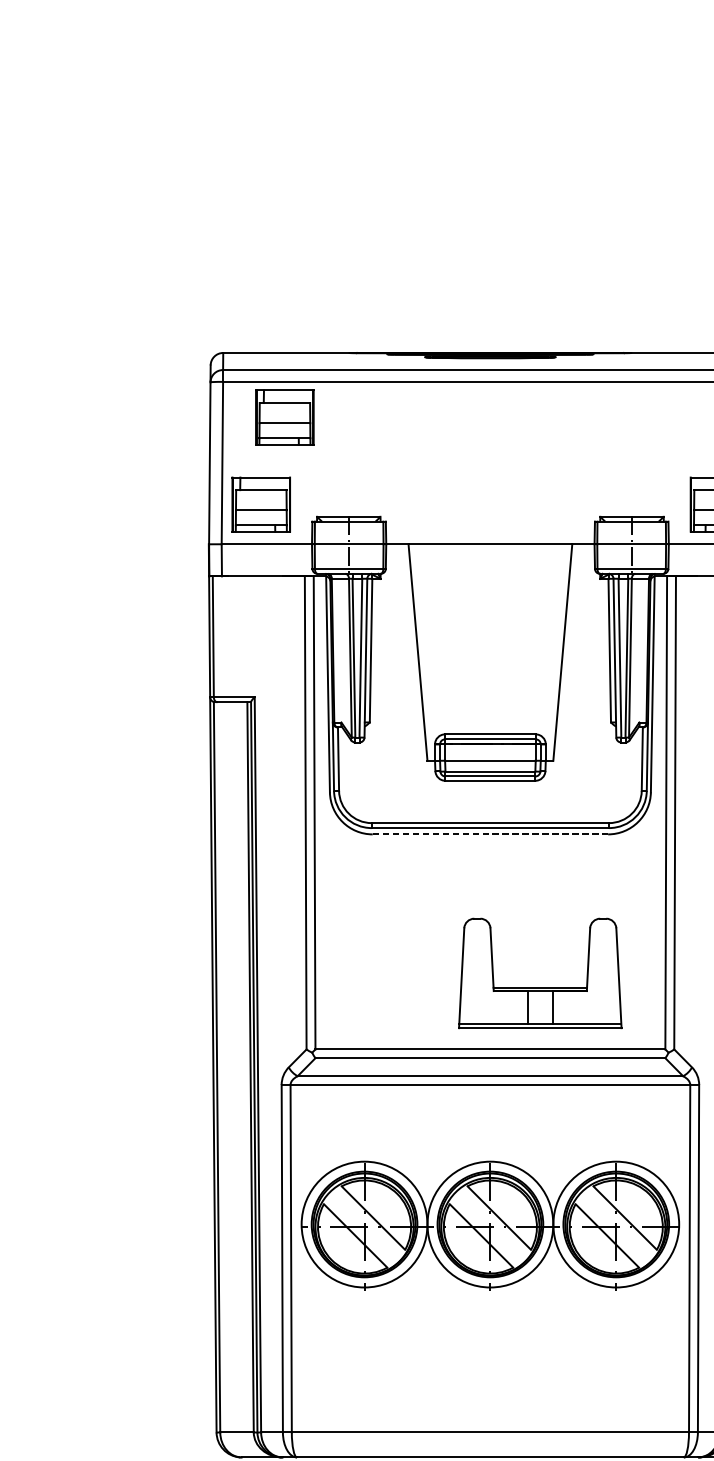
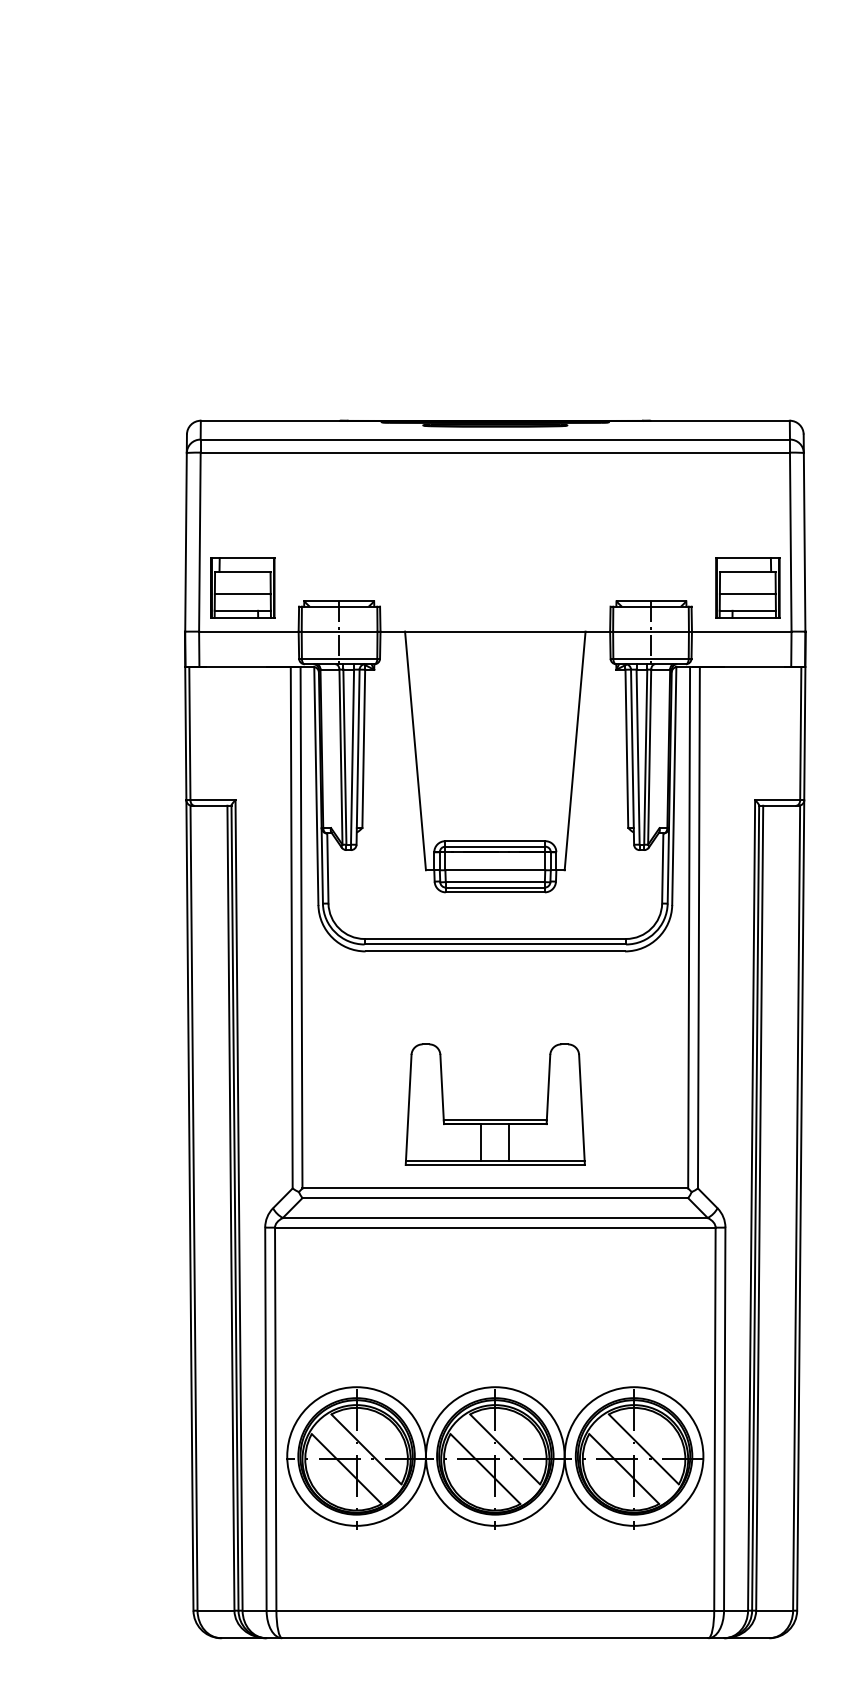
part: (284, 417) -> (268, 491), removed
line: (490, 834) -> (495, 951), dashed -> solid
part: (539, 986) -> (494, 1119), moved
part: (490, 1225) -> (495, 1457), moved

